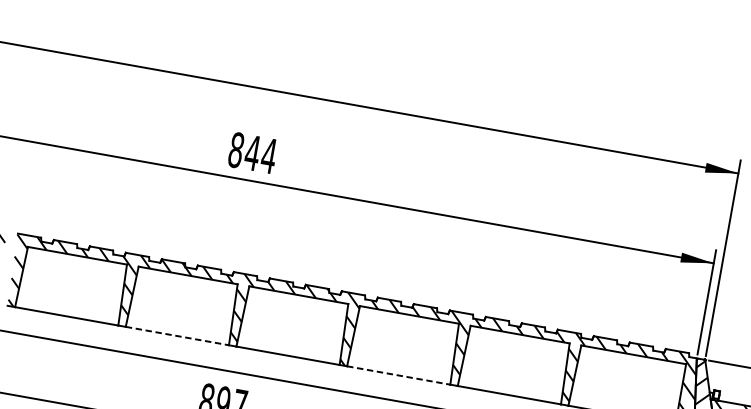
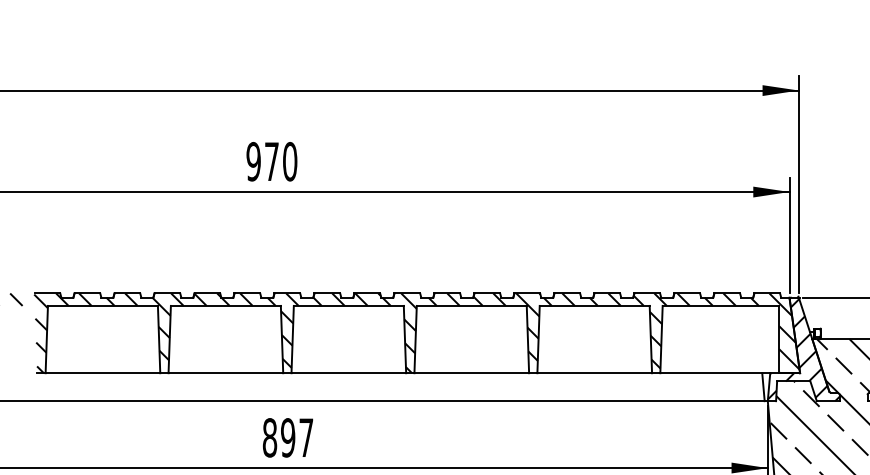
text: (252, 152) -> (271, 161), 844 -> 970
line: (177, 336) -> (226, 373), dashed -> solid
line: (399, 375) -> (472, 373), dashed -> solid

